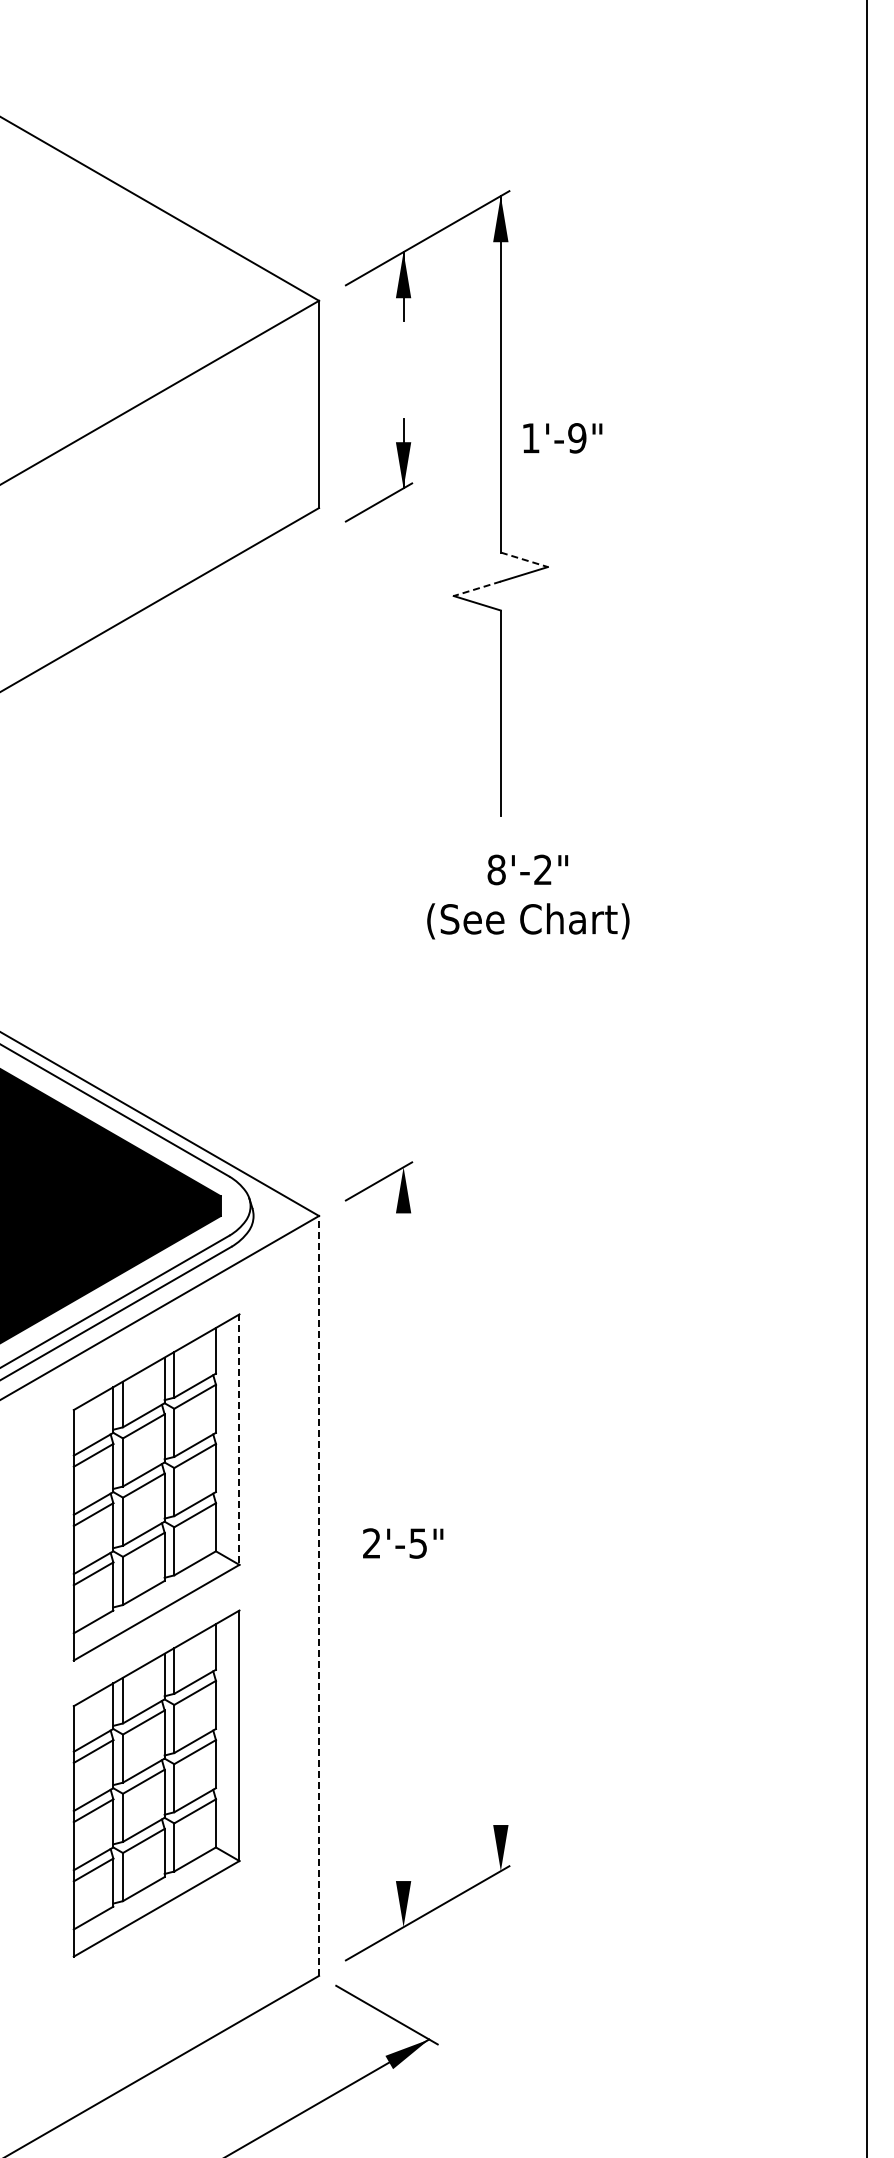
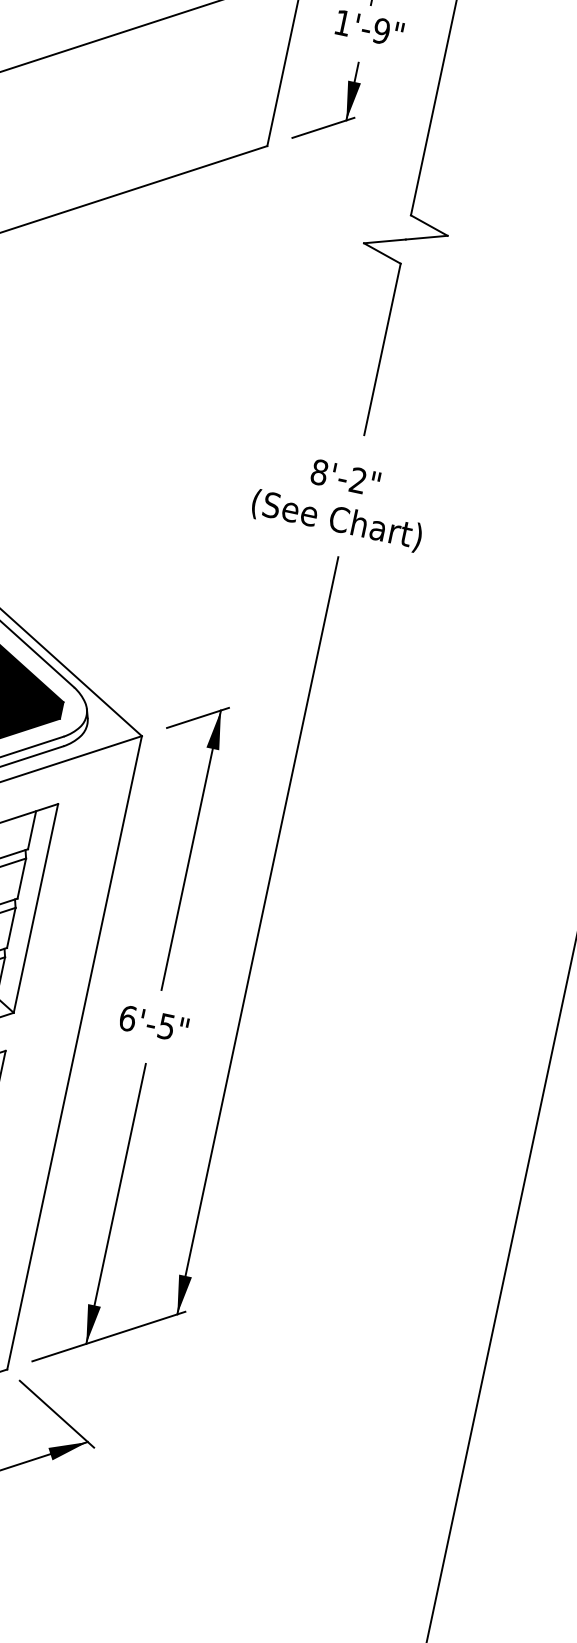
text: (562, 438) -> (369, 28), moved
part: (399, 465) -> (347, 100), moved
line: (524, 559) -> (429, 225), dashed -> solid
line: (477, 588) -> (385, 241), dashed -> solid
text: (528, 896) -> (341, 500), moved
line: (403, 1334) -> (191, 849), added
line: (500, 1416) -> (257, 935), added
line: (239, 1440) -> (35, 909), dashed -> solid
text: (372, 1543) -> (128, 1018), 2'-5" -> 6'-5"
line: (319, 1595) -> (75, 1052), dashed -> solid
line: (403, 1759) -> (116, 1204), added

